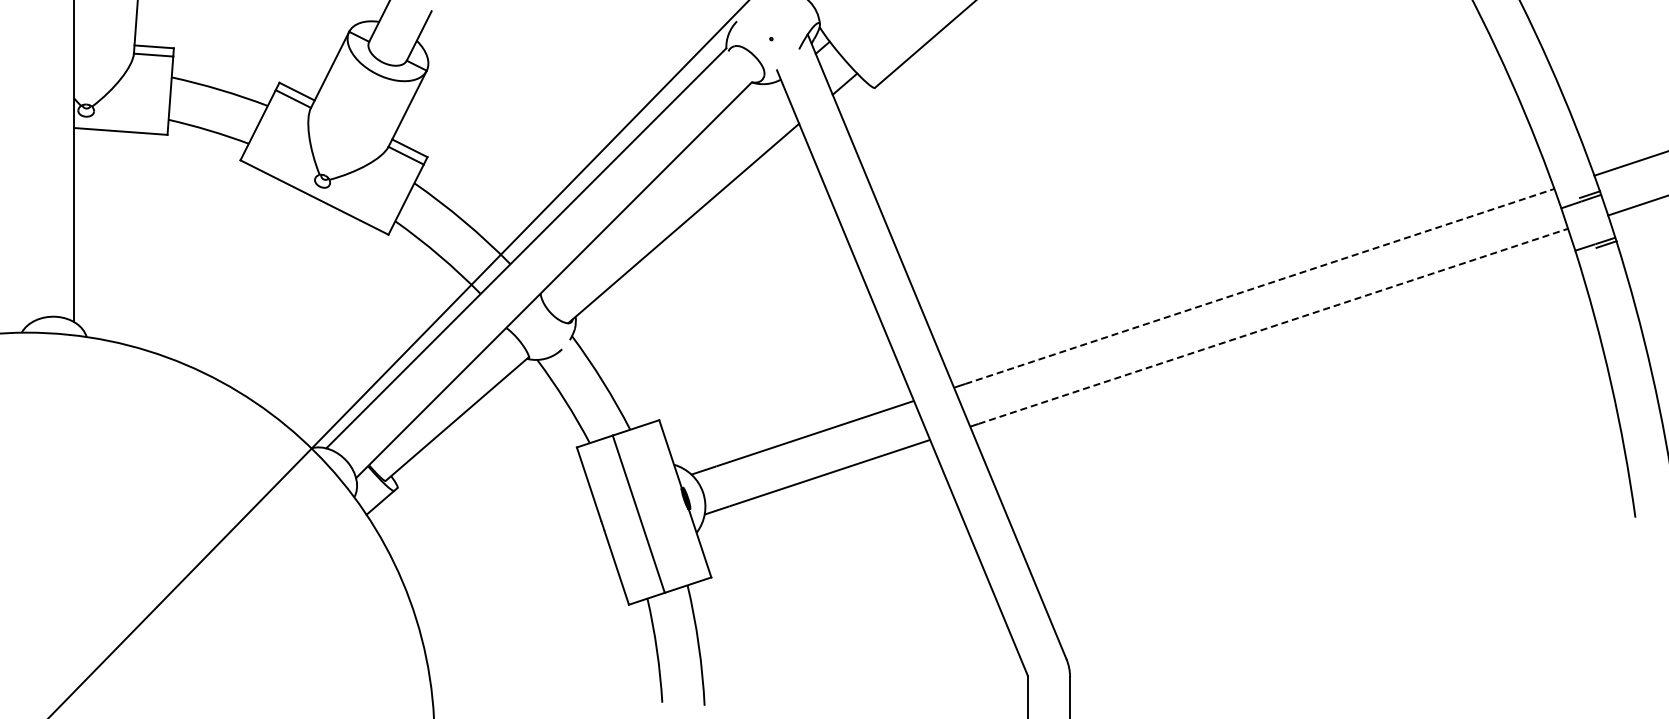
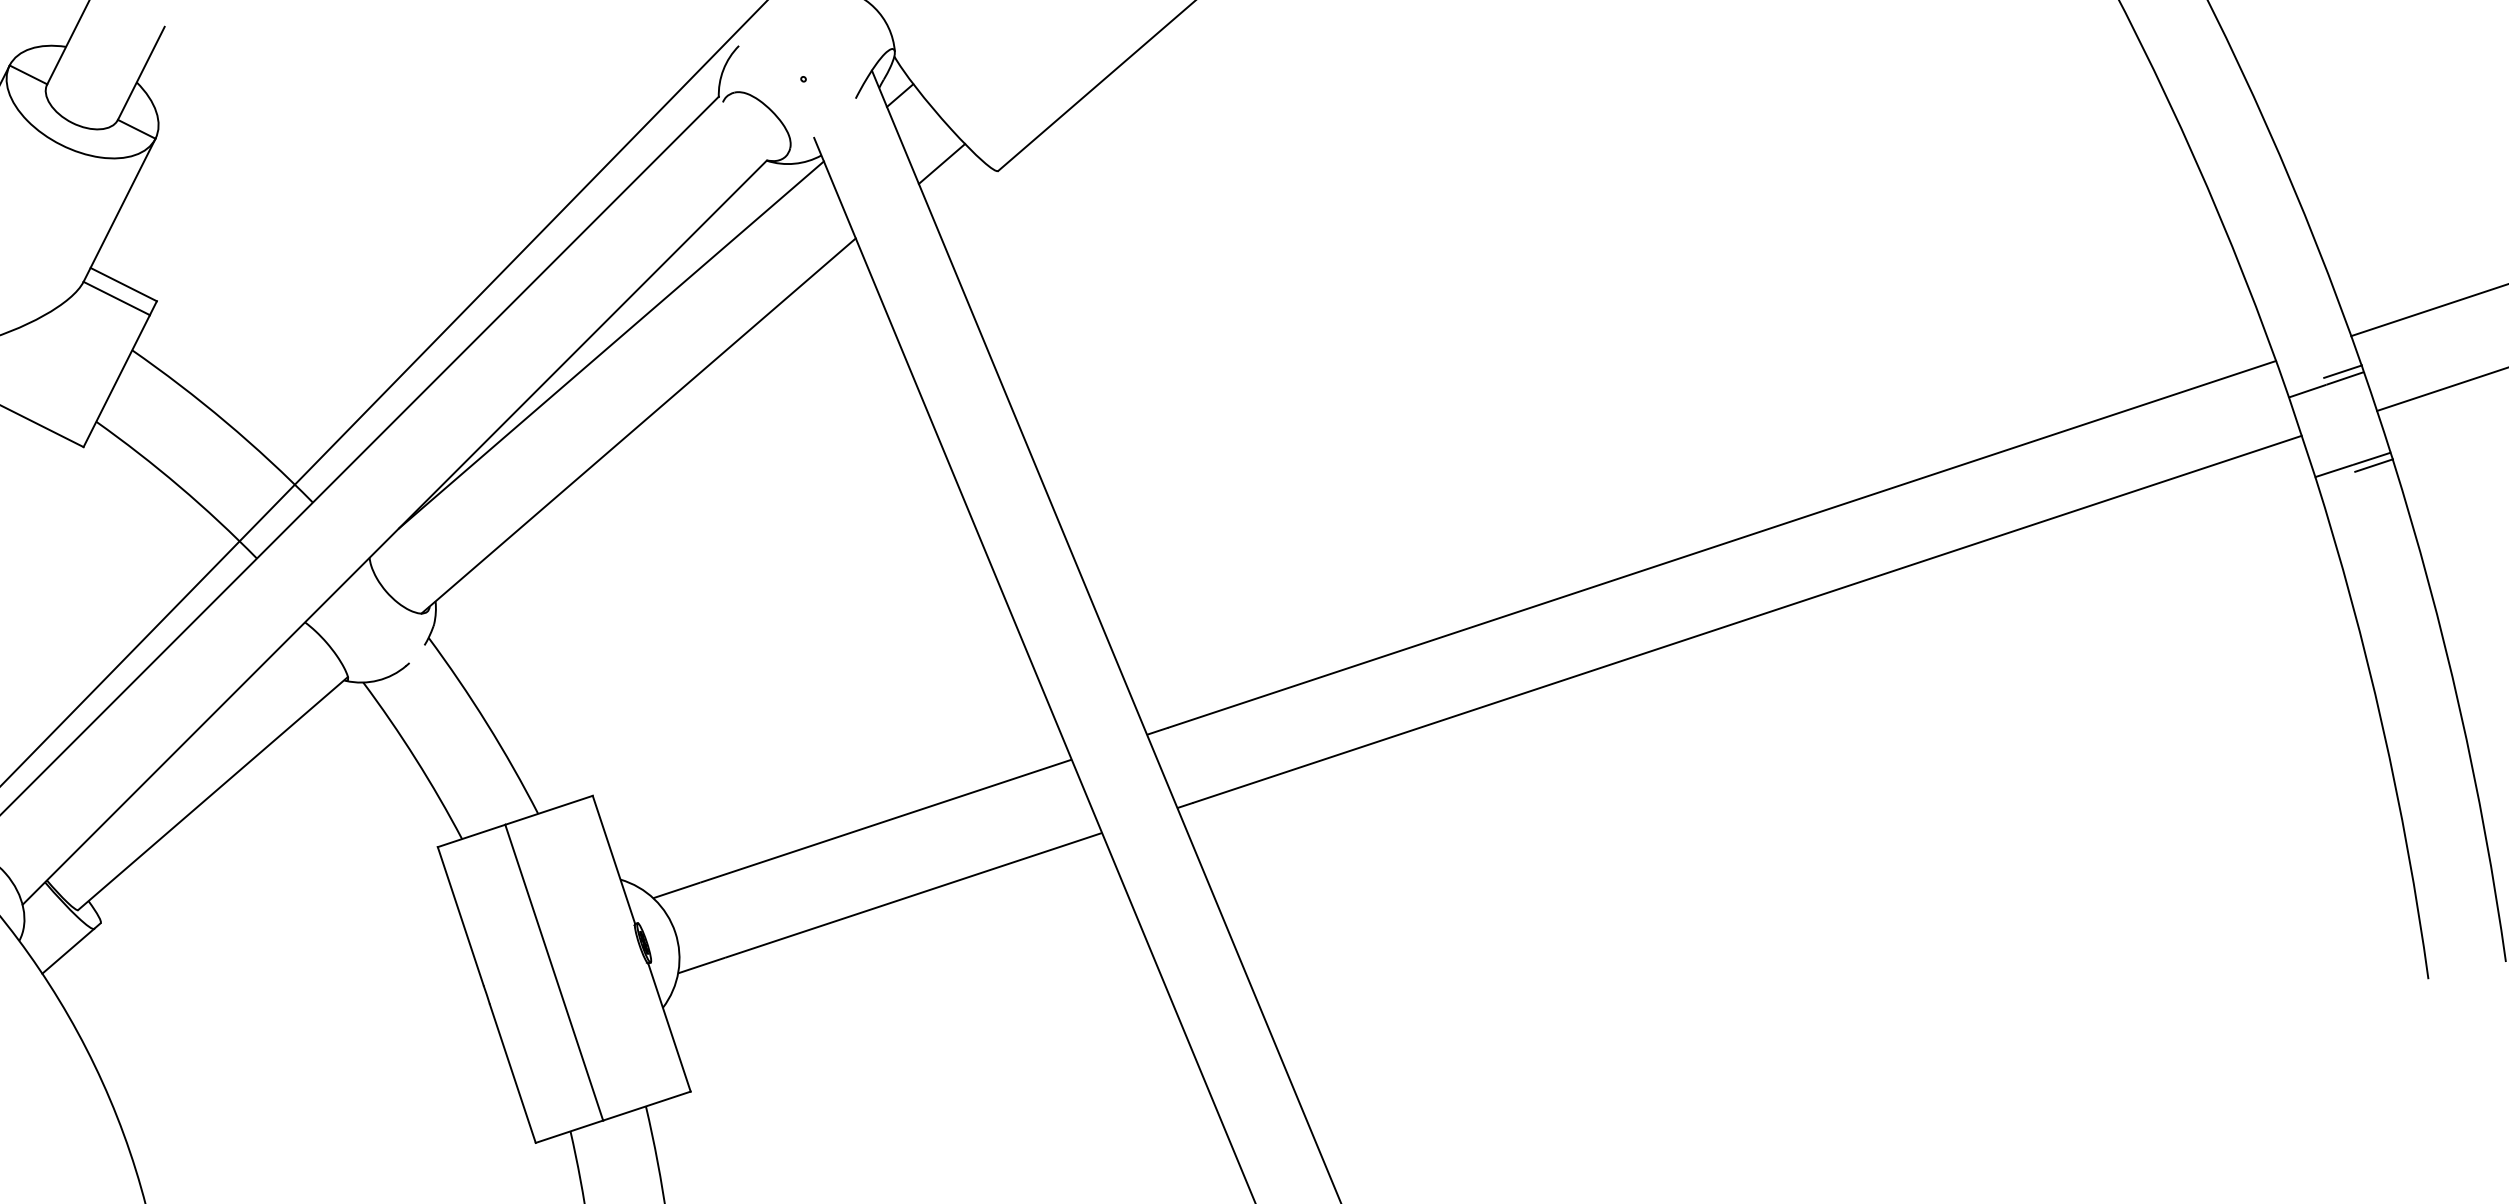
line: (669, 179) -> (611, 343), added
line: (1260, 286) -> (1723, 544), dashed -> solid
line: (1273, 326) -> (1747, 619), dashed -> solid

